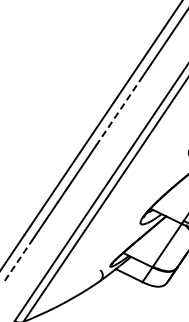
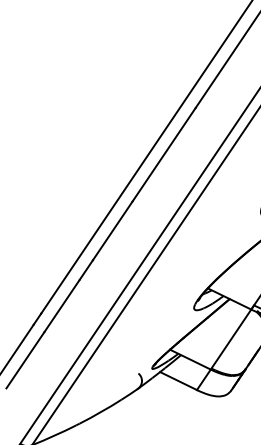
line: (118, 112) -> (163, 155), dashed -> solid
line: (18, 260) -> (25, 360), dashed -> solid

